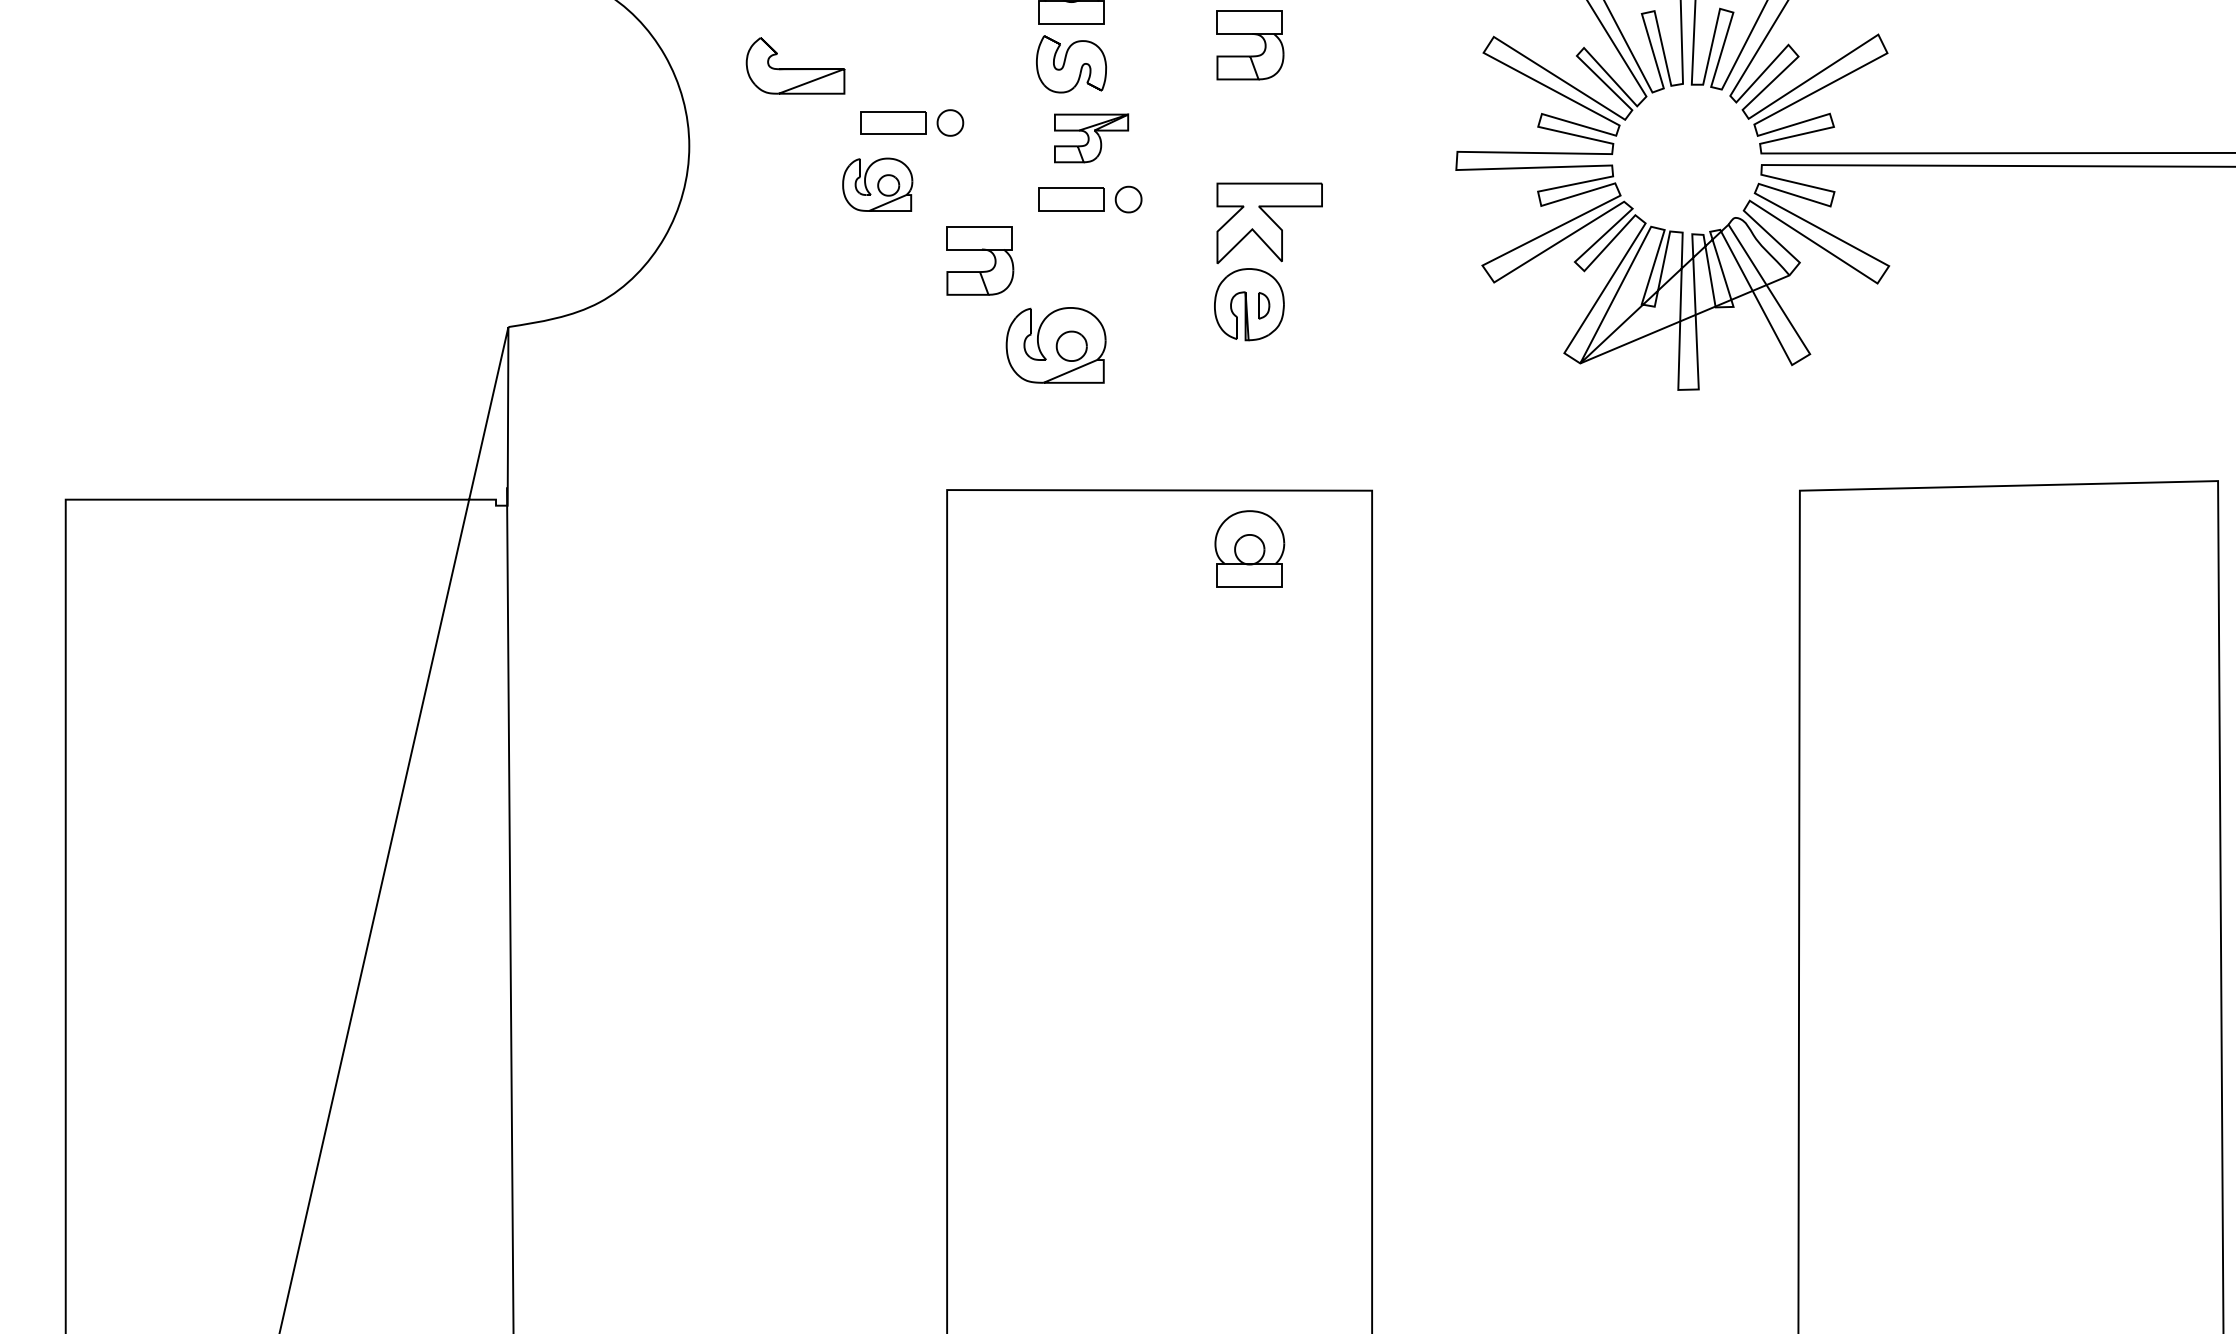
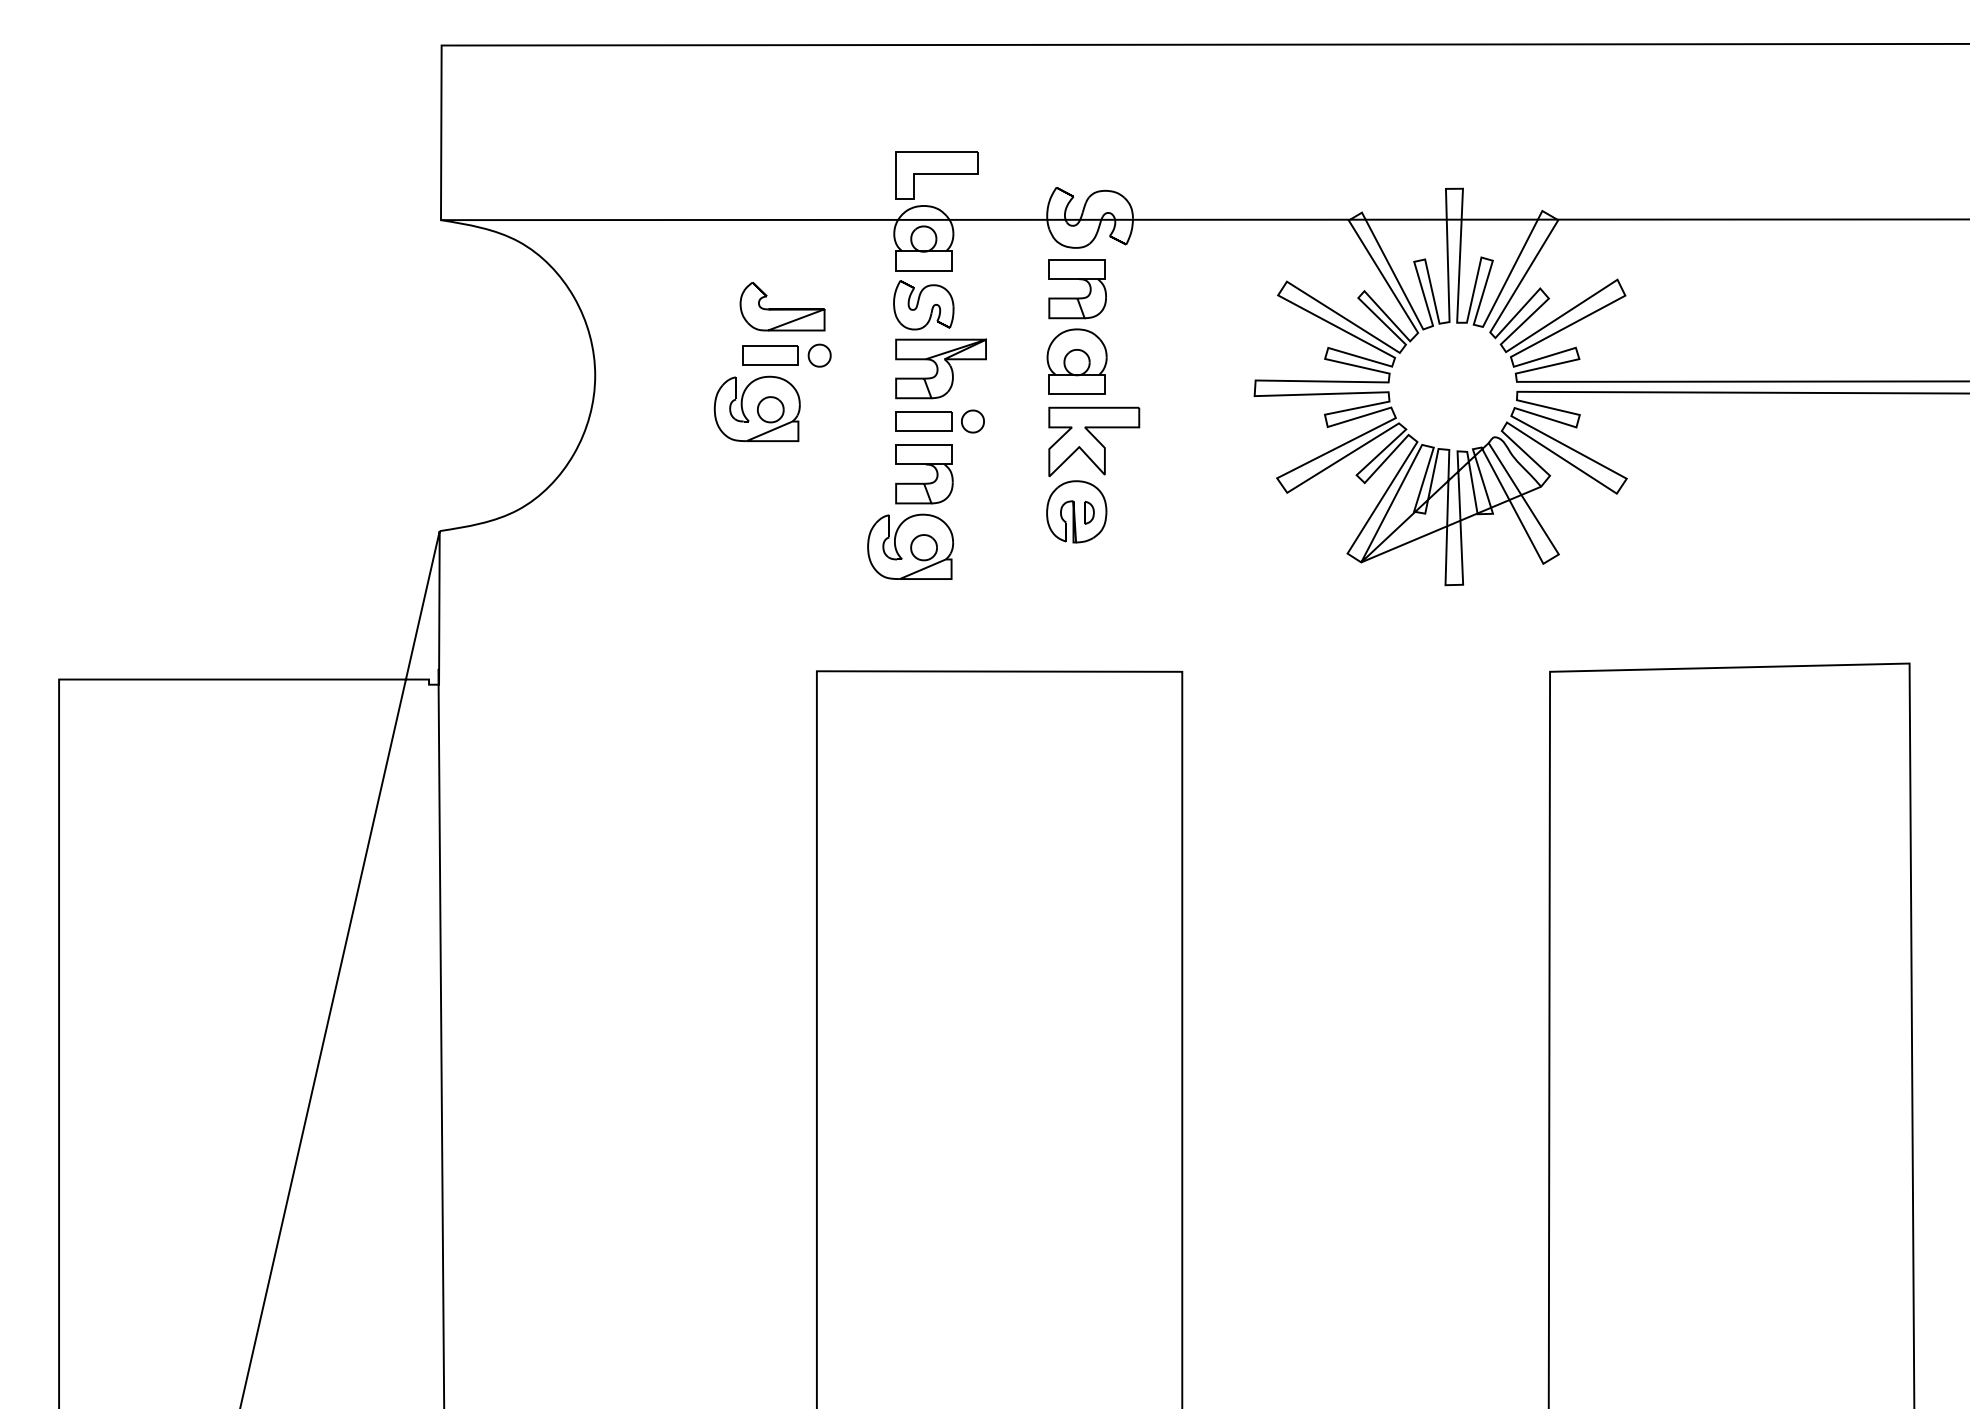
part: (795, 65) -> (782, 306), moved
part: (1090, 137) -> (940, 368), size x1.43
part: (876, 184) -> (756, 408), size x1.43
part: (980, 270) -> (924, 482), moved
part: (1249, 548) -> (1076, 361), moved

